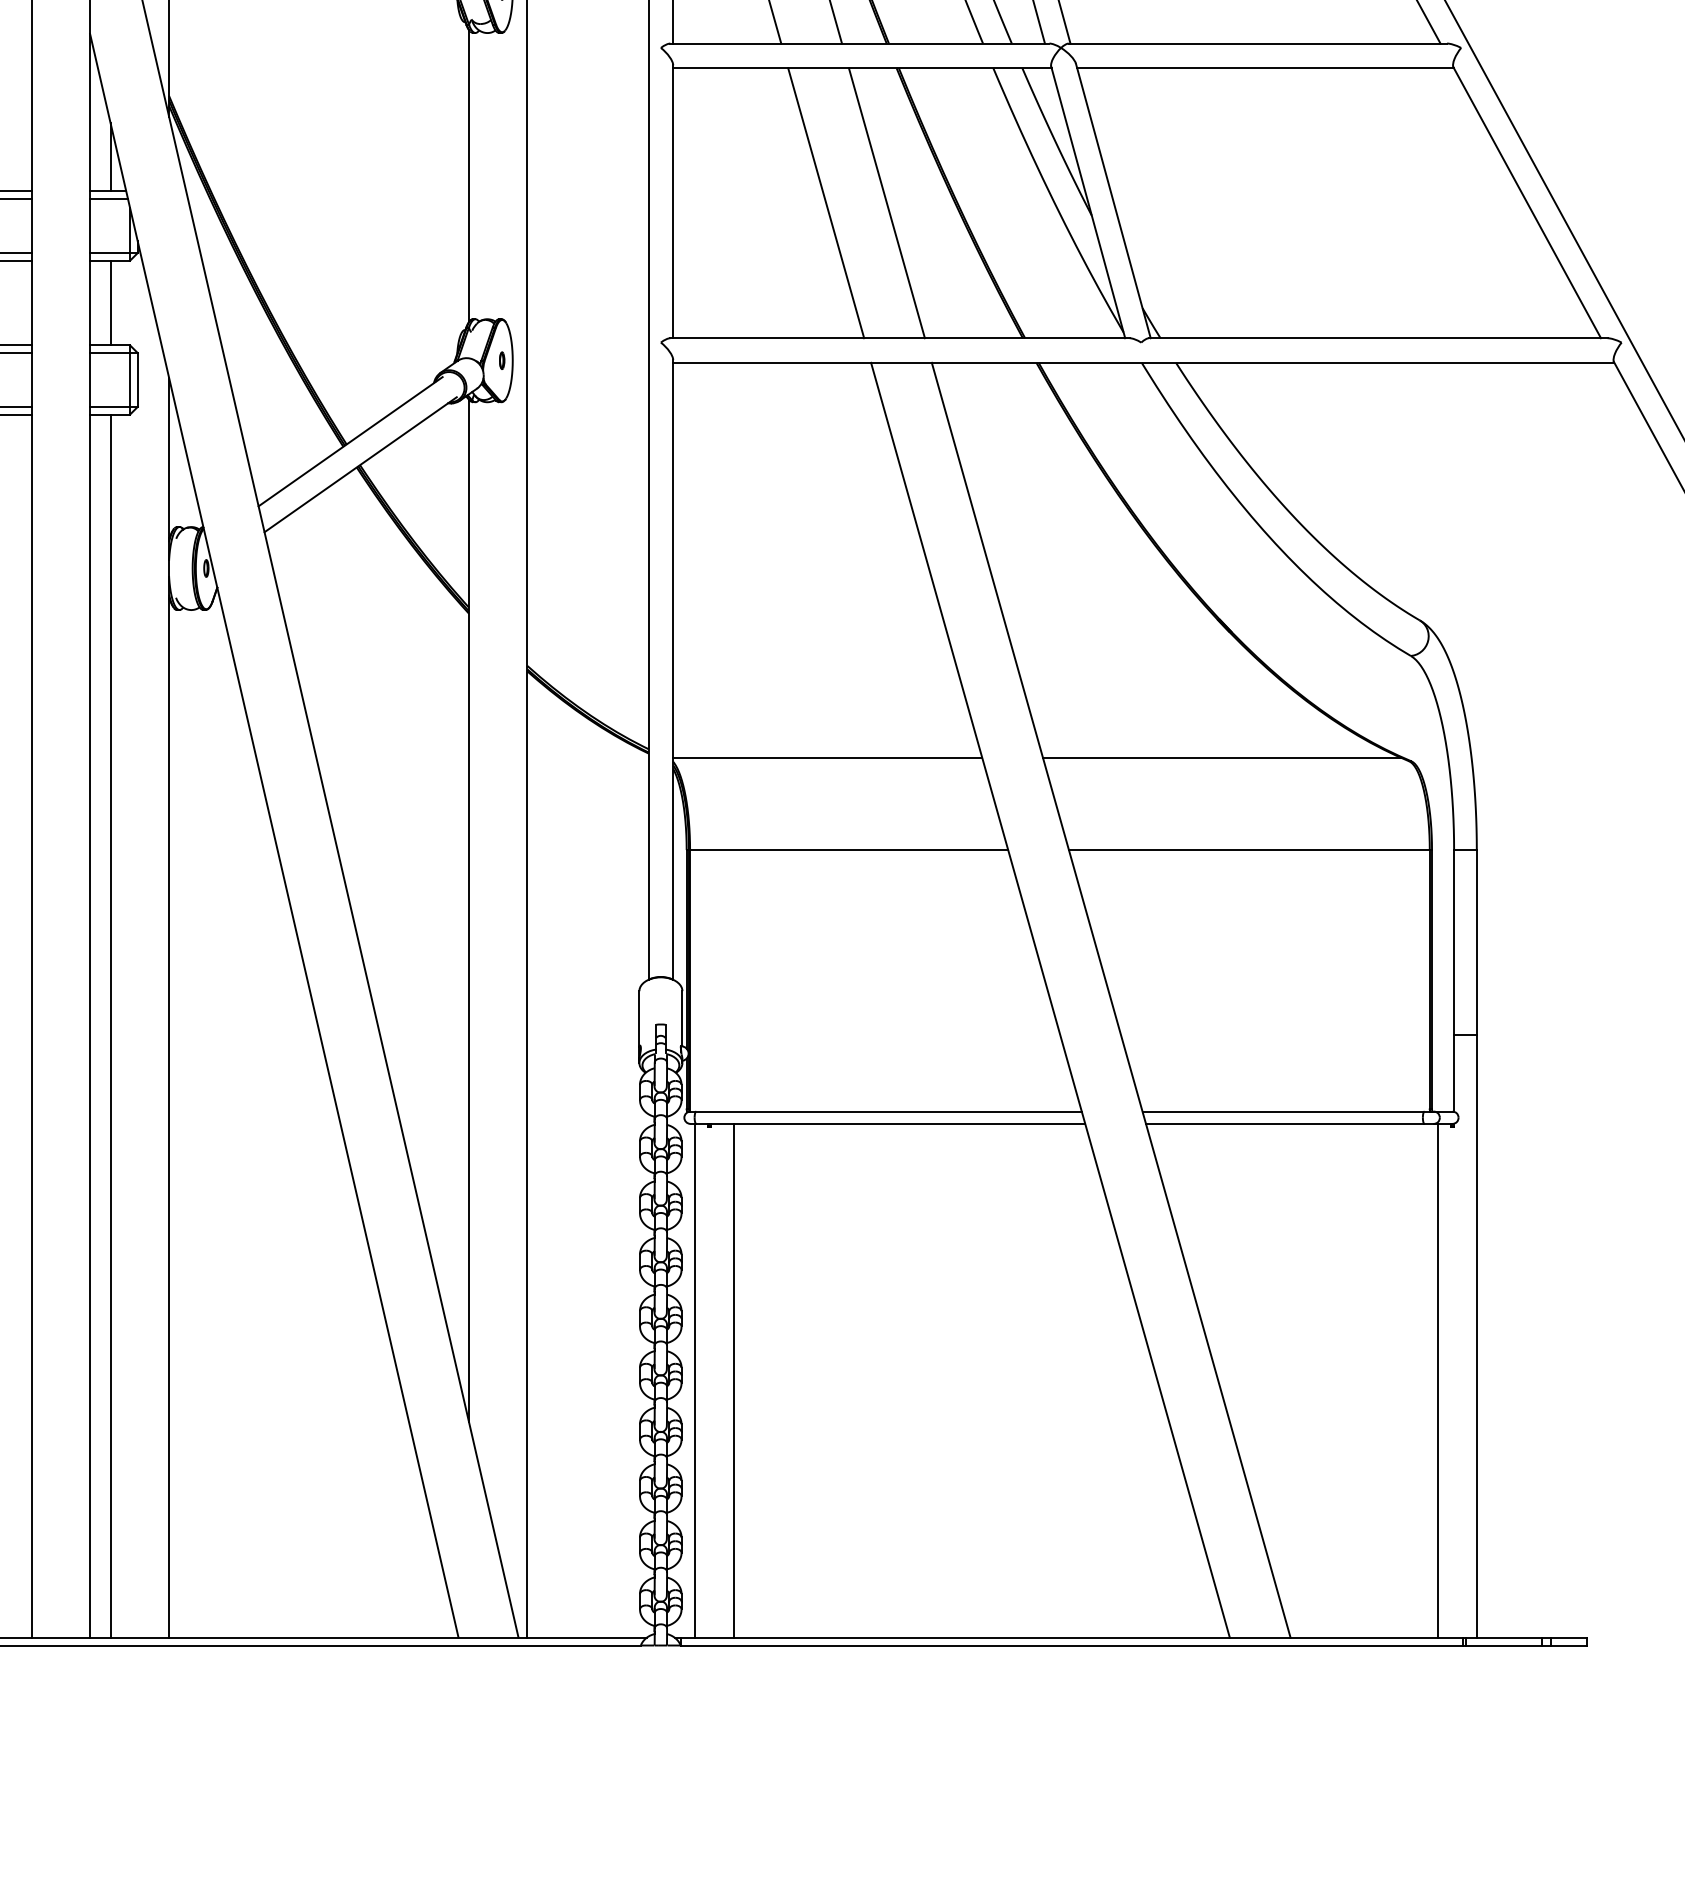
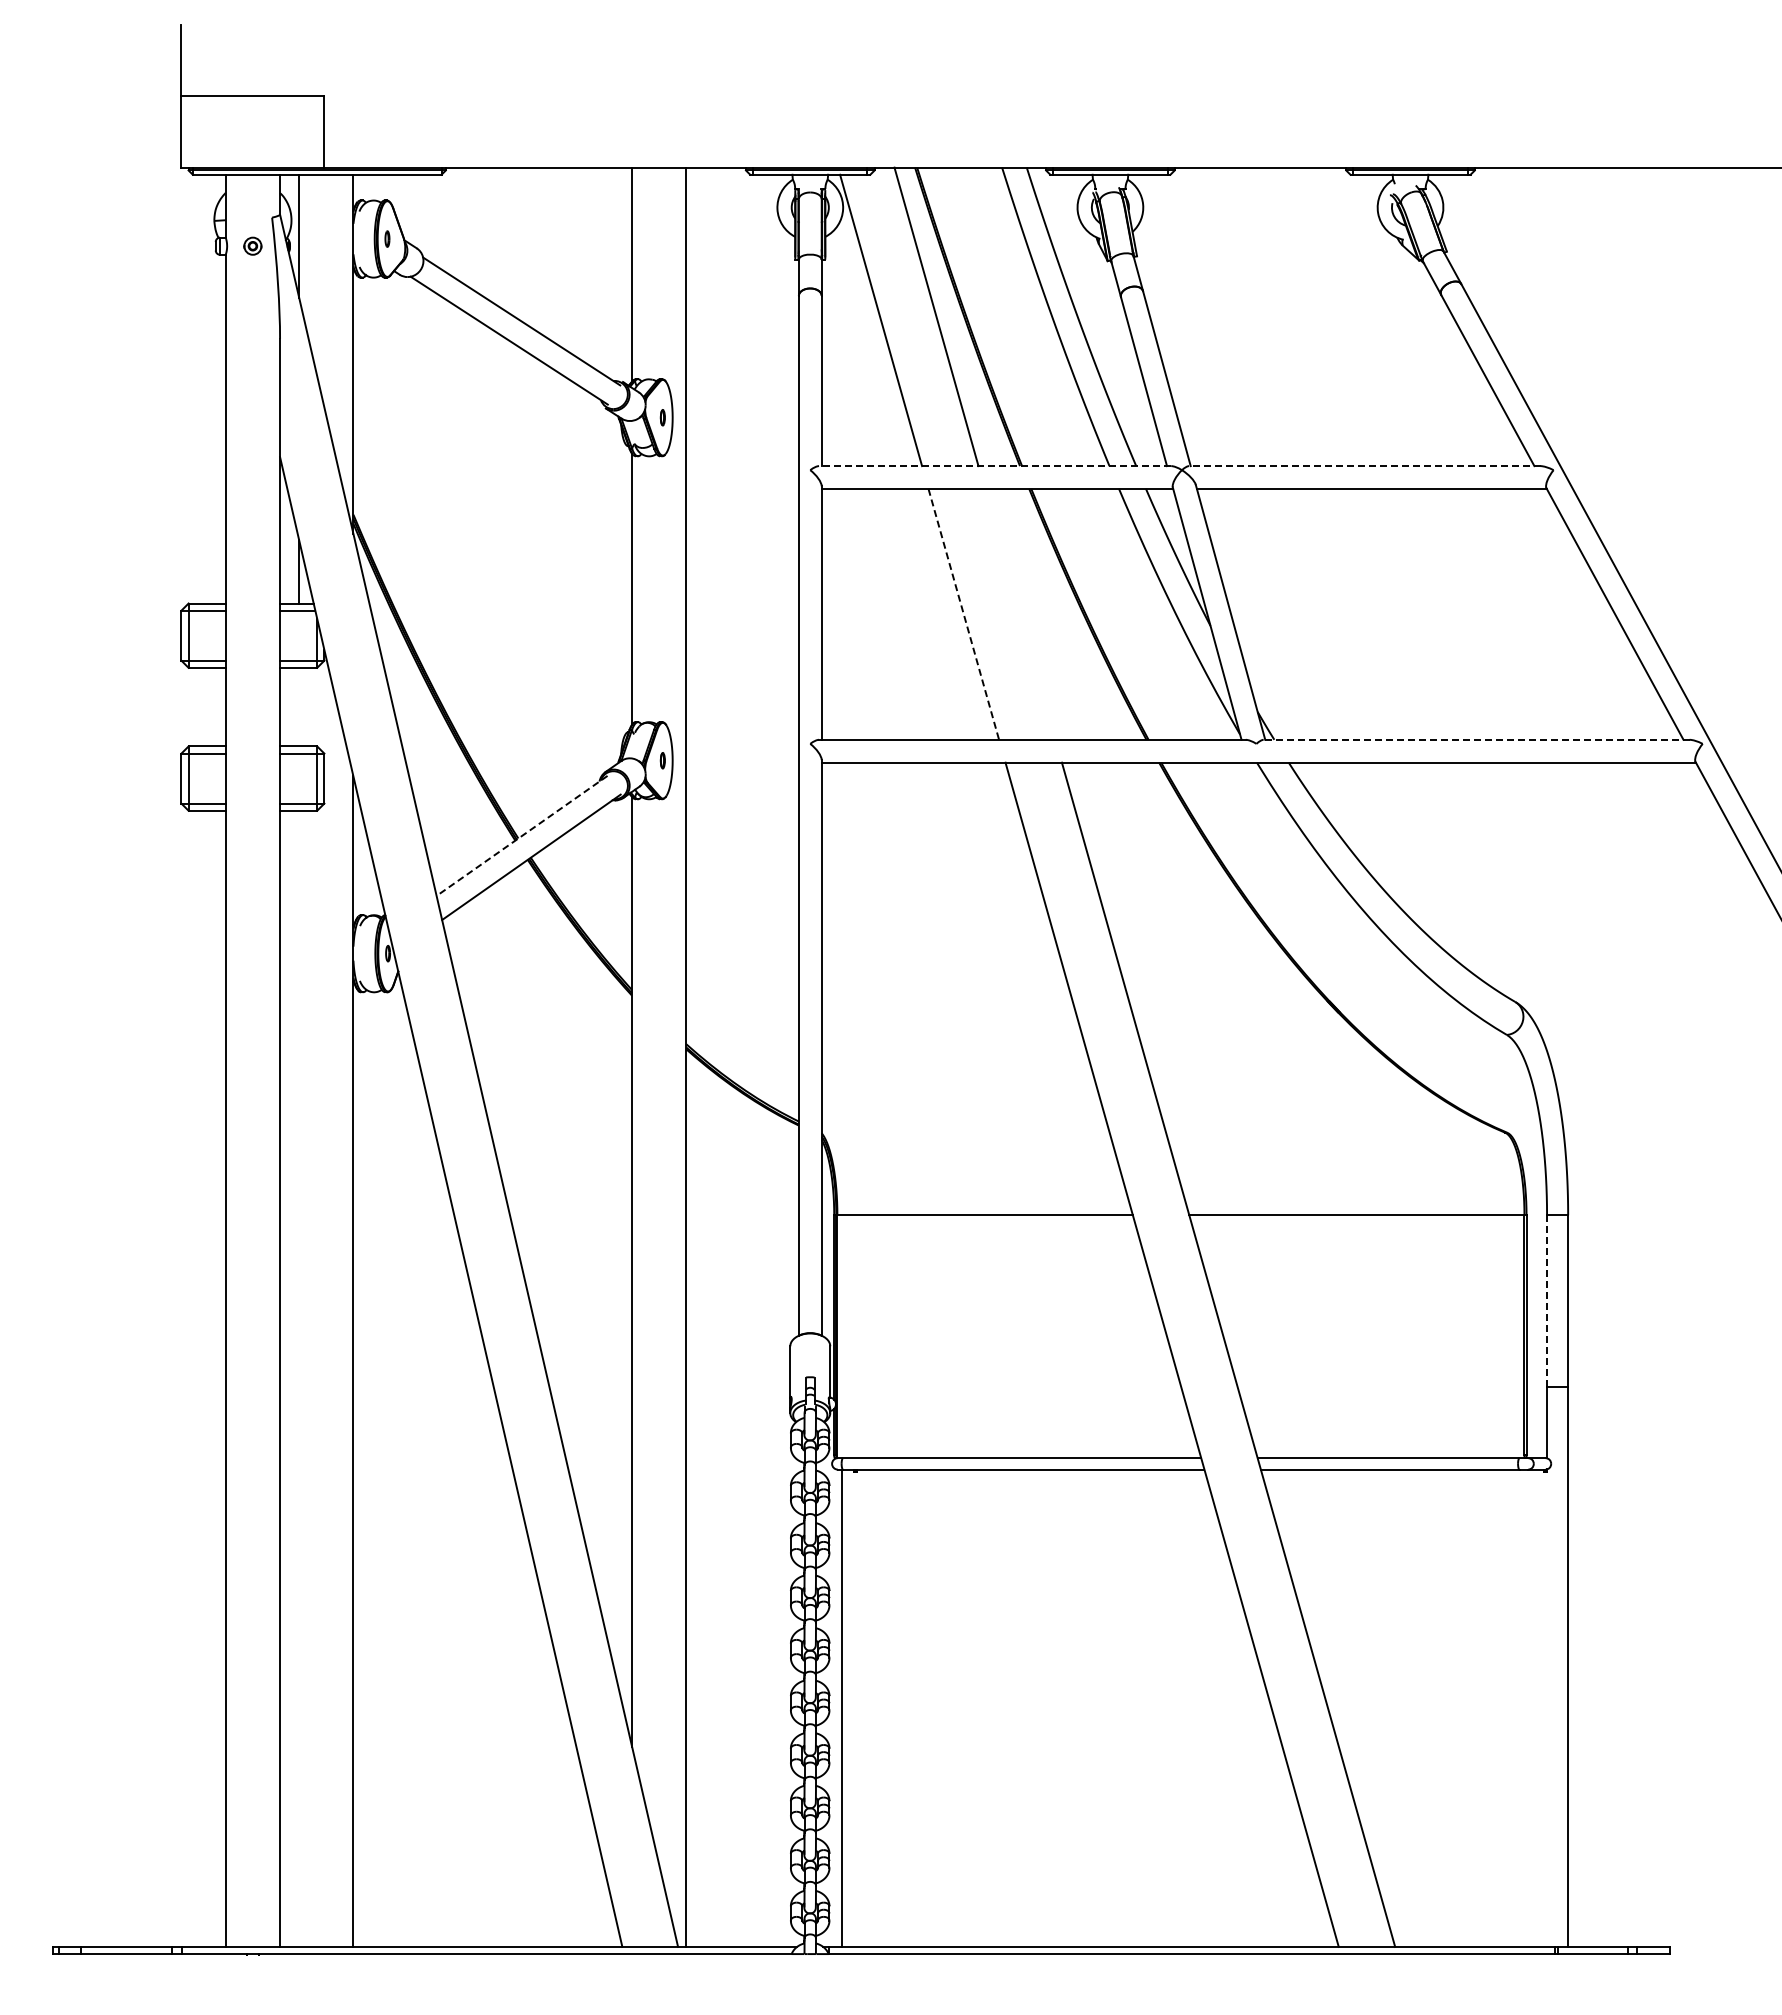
line: (859, 43) -> (994, 466), solid -> dashed
line: (1257, 43) -> (1364, 466), solid -> dashed
line: (886, 202) -> (1019, 613), removed
line: (825, 203) -> (963, 614), solid -> dashed
line: (110, 302) -> (299, 706), removed
line: (1378, 337) -> (1476, 739), solid -> dashed
line: (349, 442) -> (521, 836), solid -> dashed
line: (826, 757) -> (964, 1129), removed
line: (1222, 757) -> (1331, 1129), removed
line: (1454, 941) -> (1547, 1300), solid -> dashed
line: (110, 1025) -> (299, 1378), removed
line: (733, 1380) -> (877, 1707), removed
line: (1438, 1380) -> (1532, 1707), removed

